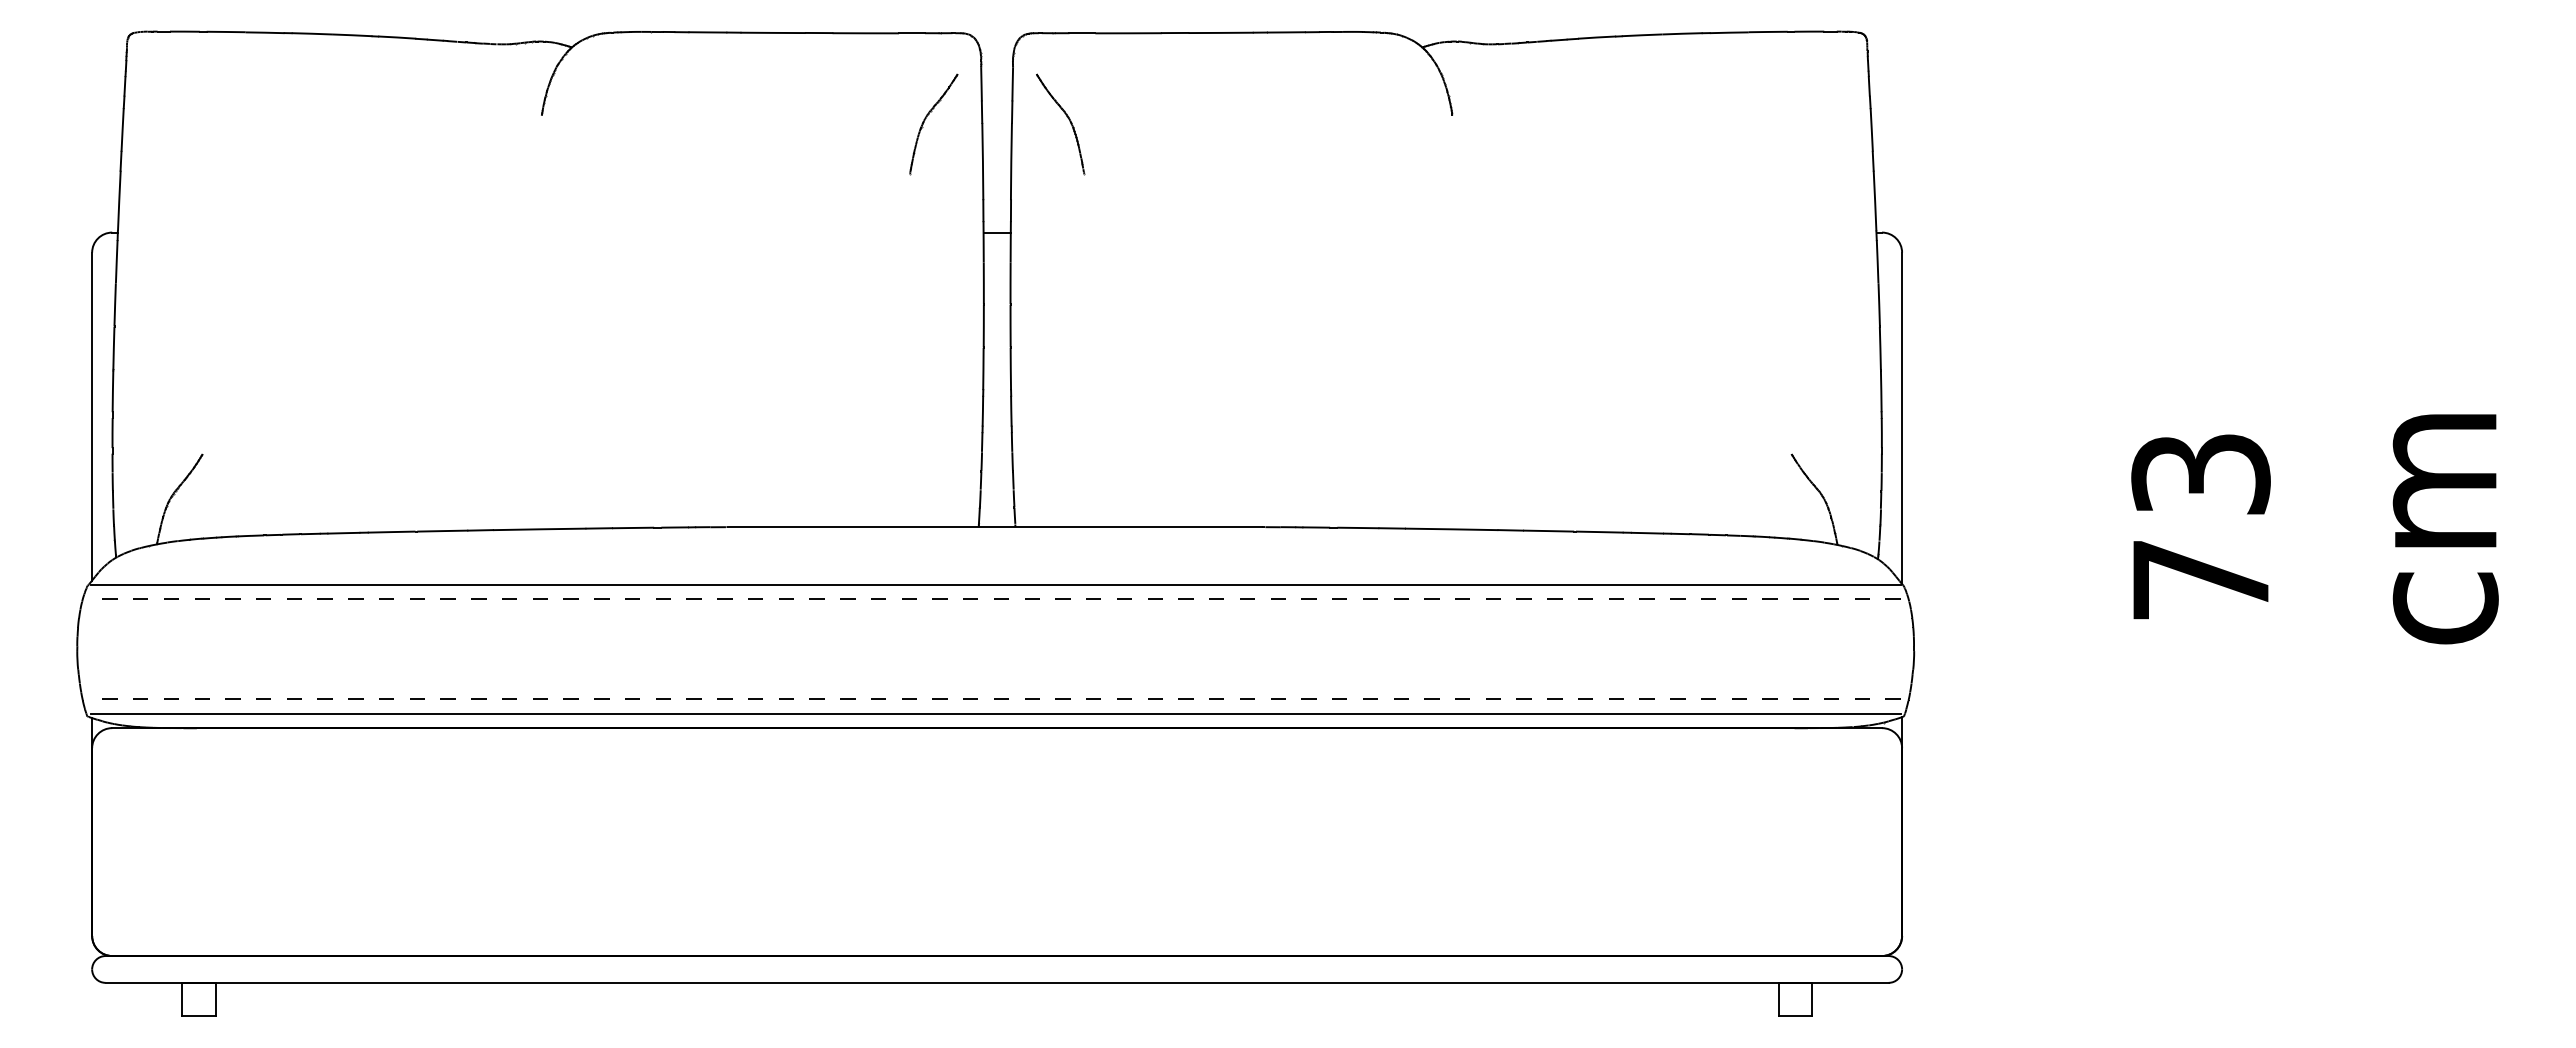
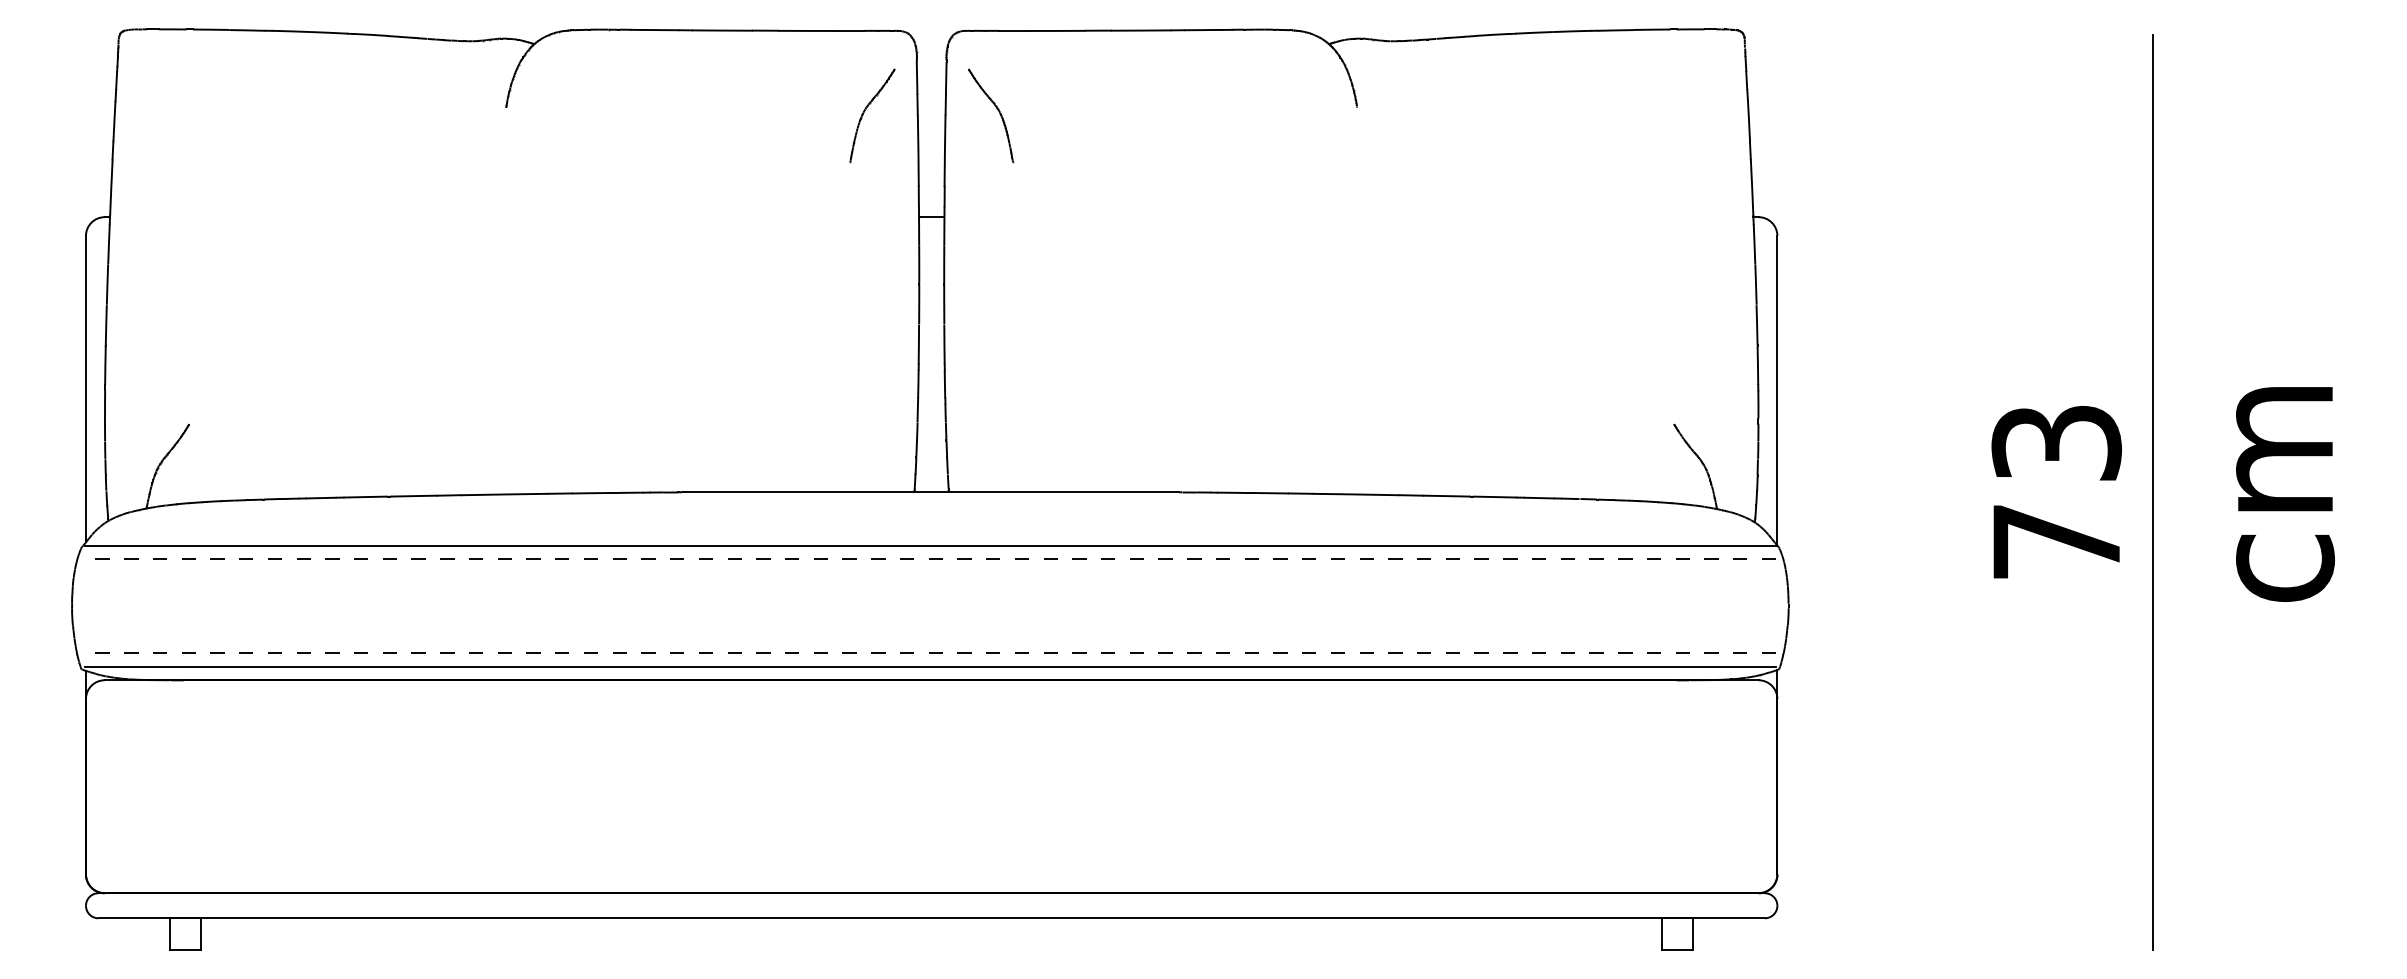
line: (2304, 526) -> (2153, 491), added

